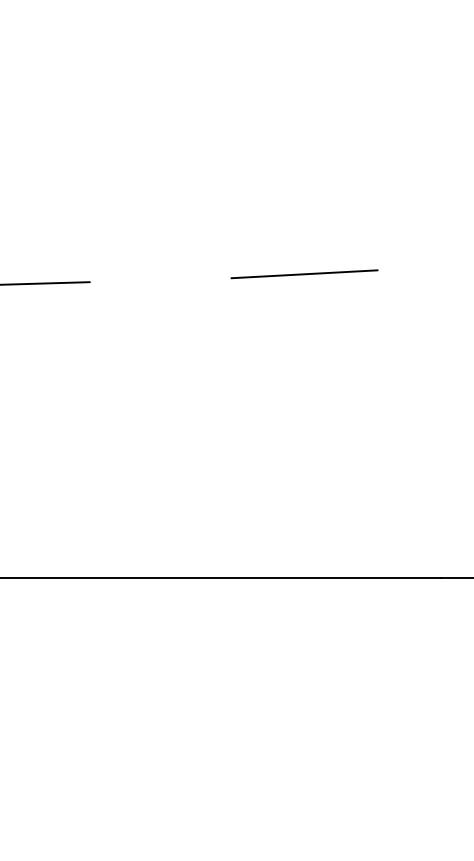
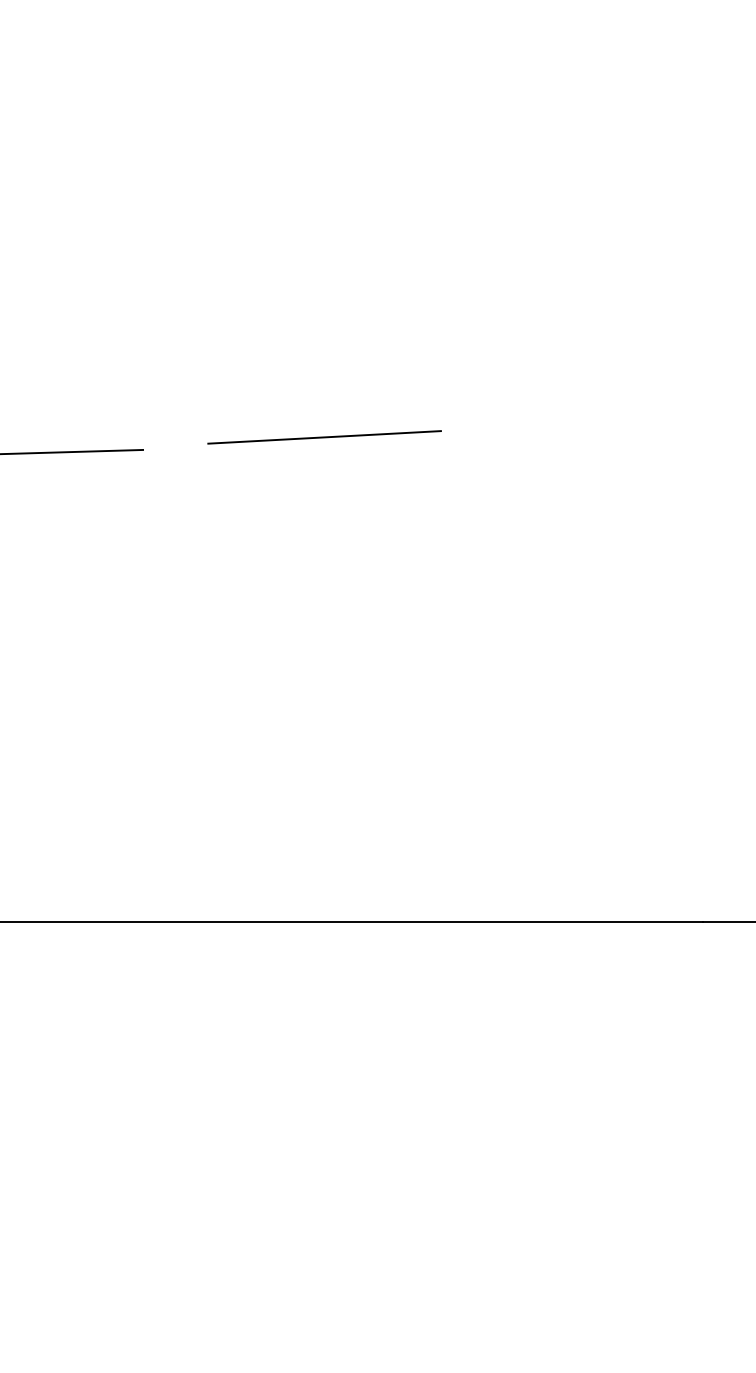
line: (304, 274) -> (324, 437), moved

